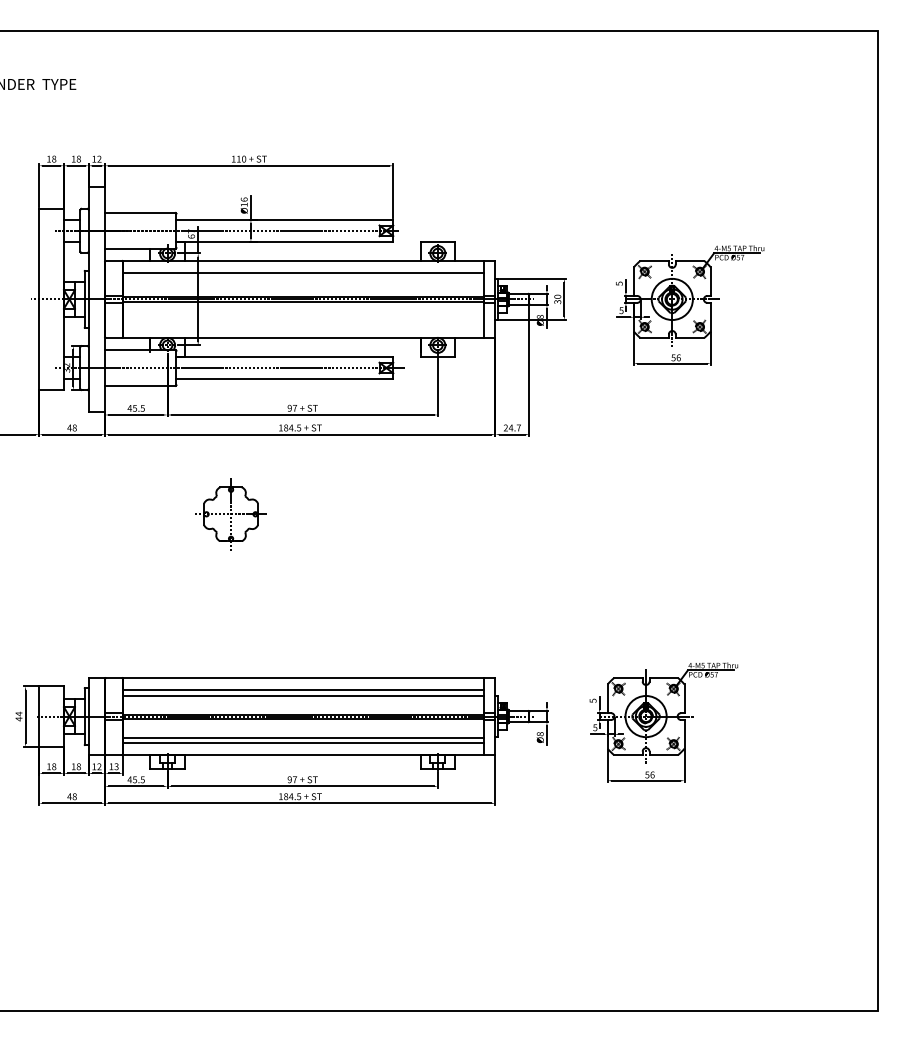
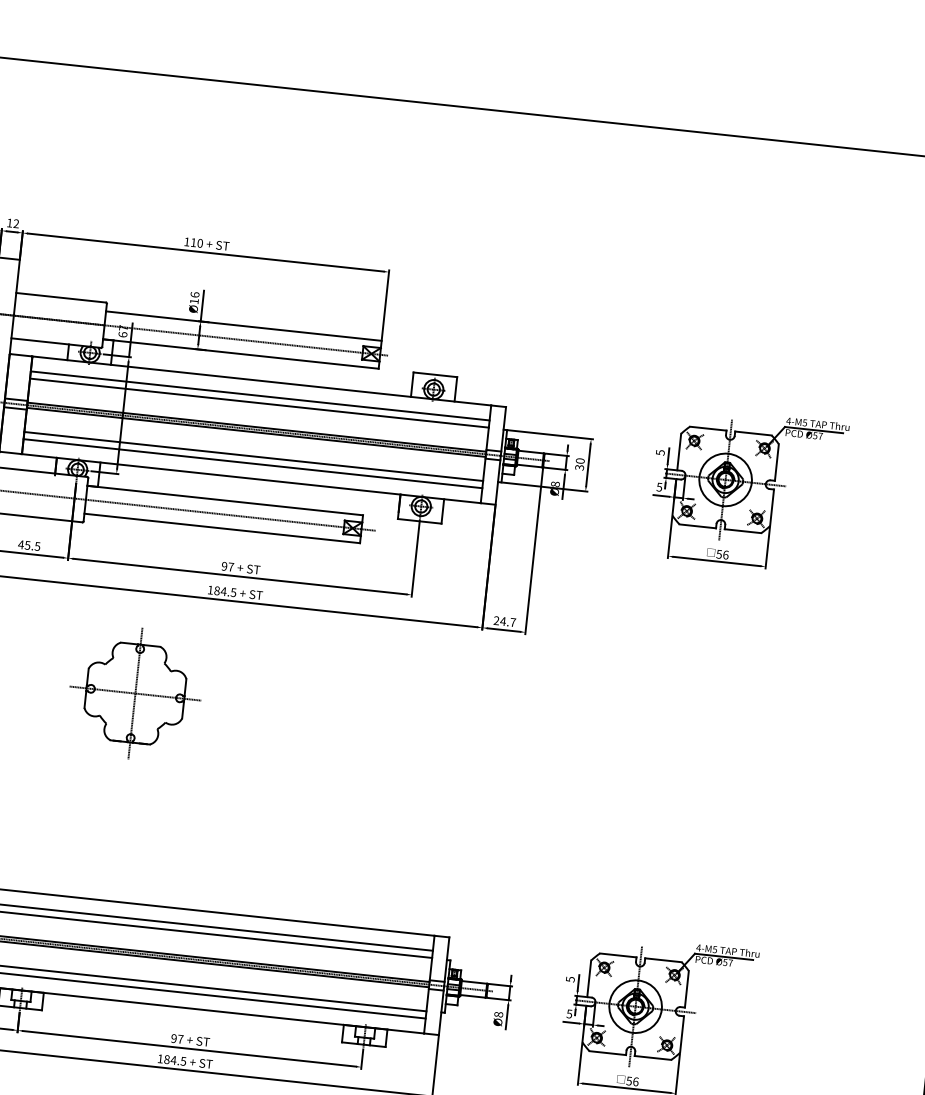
line: (302, 278) -> (258, 403), added
line: (302, 320) -> (252, 456), added
line: (302, 326) -> (251, 464), added
part: (230, 513) -> (134, 692), size x1.43

